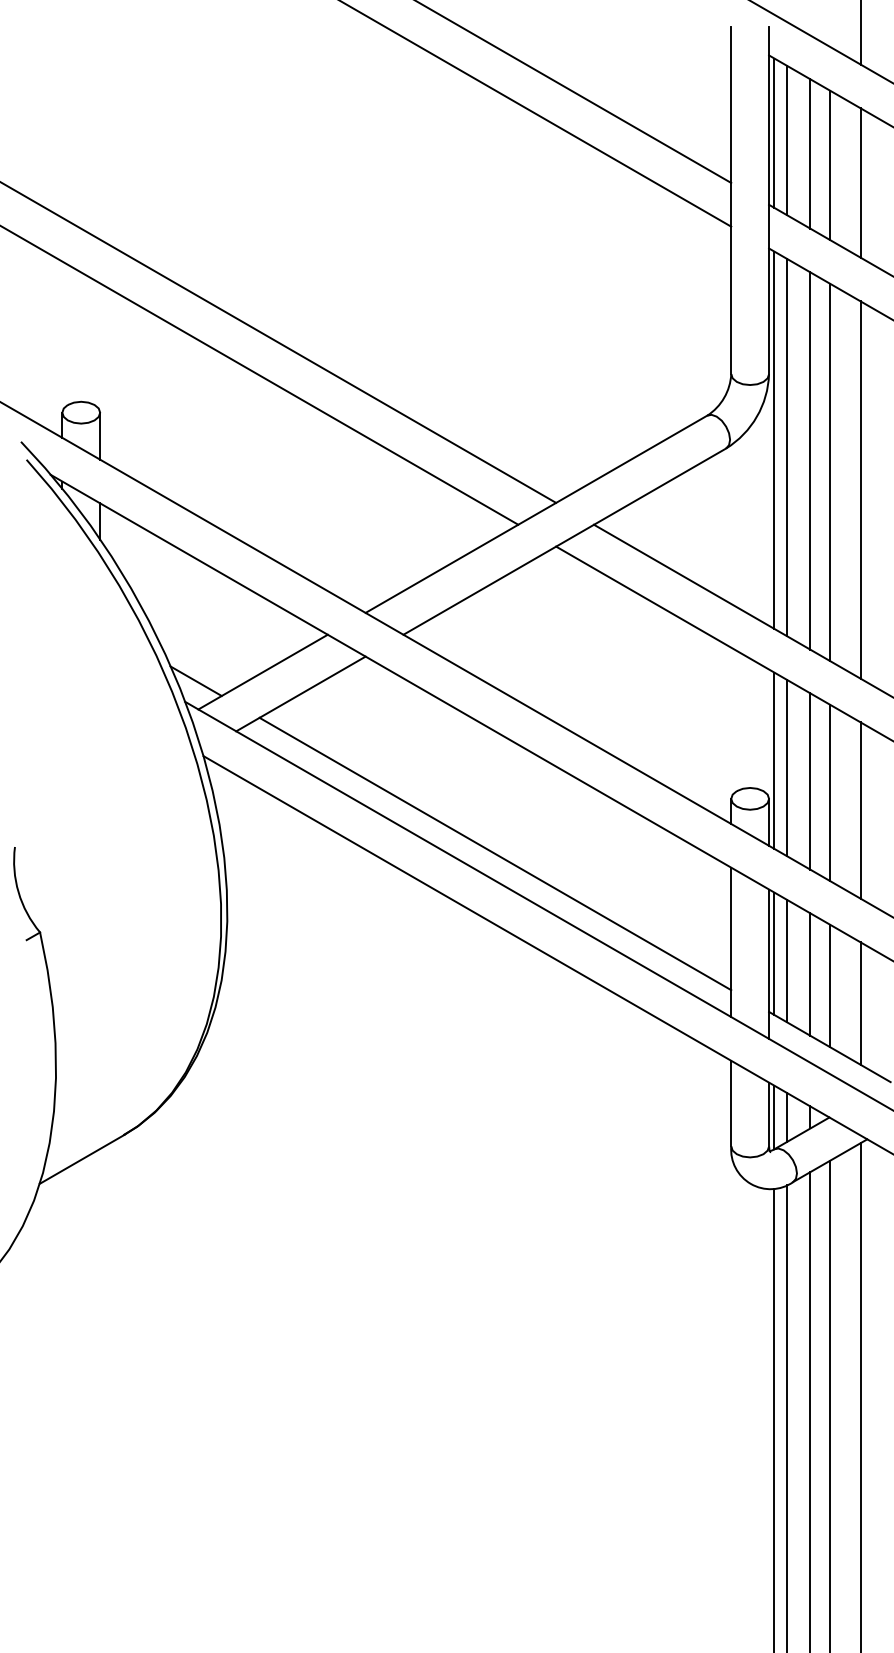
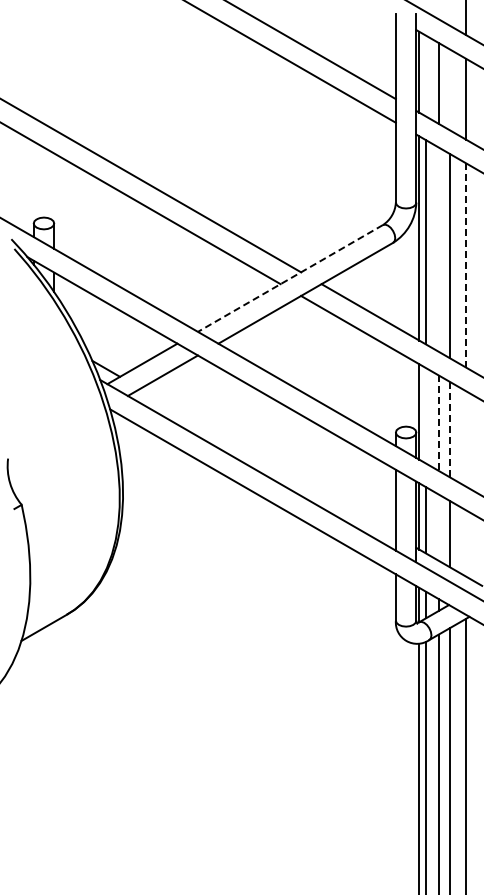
line: (787, 139) -> (426, 75), removed
line: (830, 165) -> (449, 89), removed
line: (809, 460) -> (438, 249), removed
line: (859, 490) -> (465, 265), solid -> dashed
line: (536, 514) -> (290, 278), solid -> dashed
line: (787, 767) -> (426, 415), removed
line: (809, 782) -> (438, 423), solid -> dashed
line: (830, 793) -> (449, 429), solid -> dashed
line: (859, 809) -> (465, 438), removed
line: (494, 854) -> (267, 462), removed
line: (809, 974) -> (438, 527), removed
line: (859, 1003) -> (465, 543), removed

